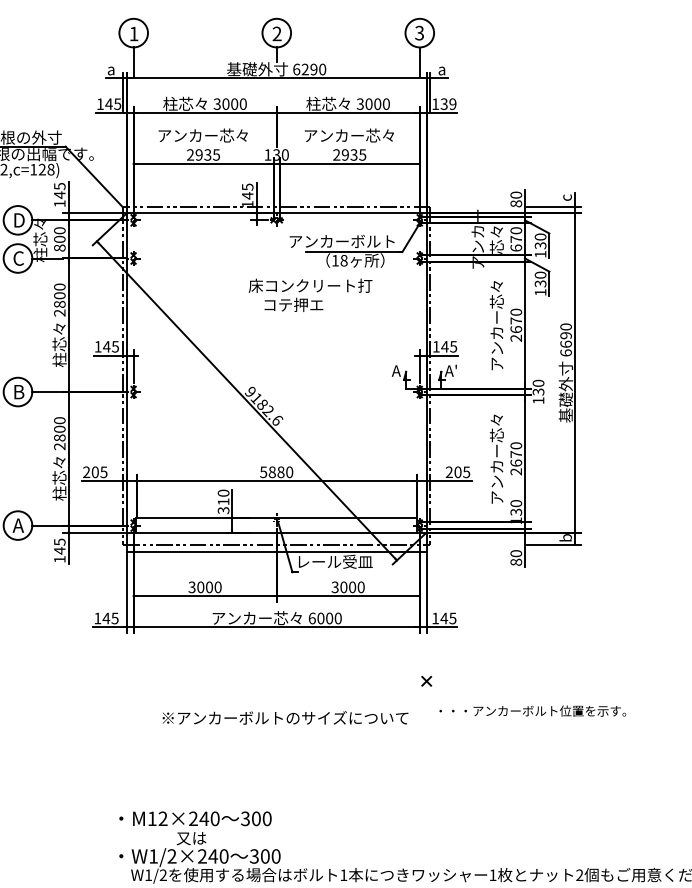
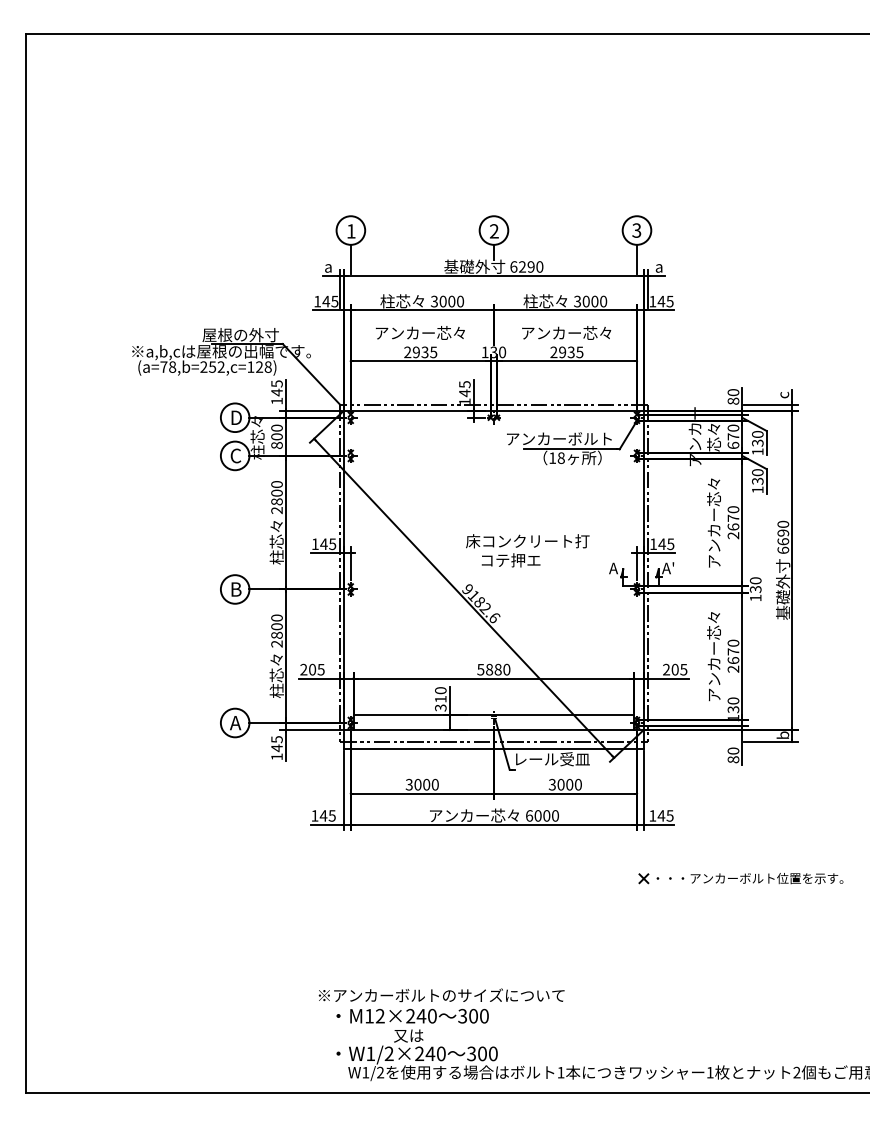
text: (448, 104) -> (665, 301), 139 -> 145
text: (310, 295) -> (527, 550), moved
text: (532, 711) -> (749, 878), moved
text: (285, 718) -> (441, 995), moved

